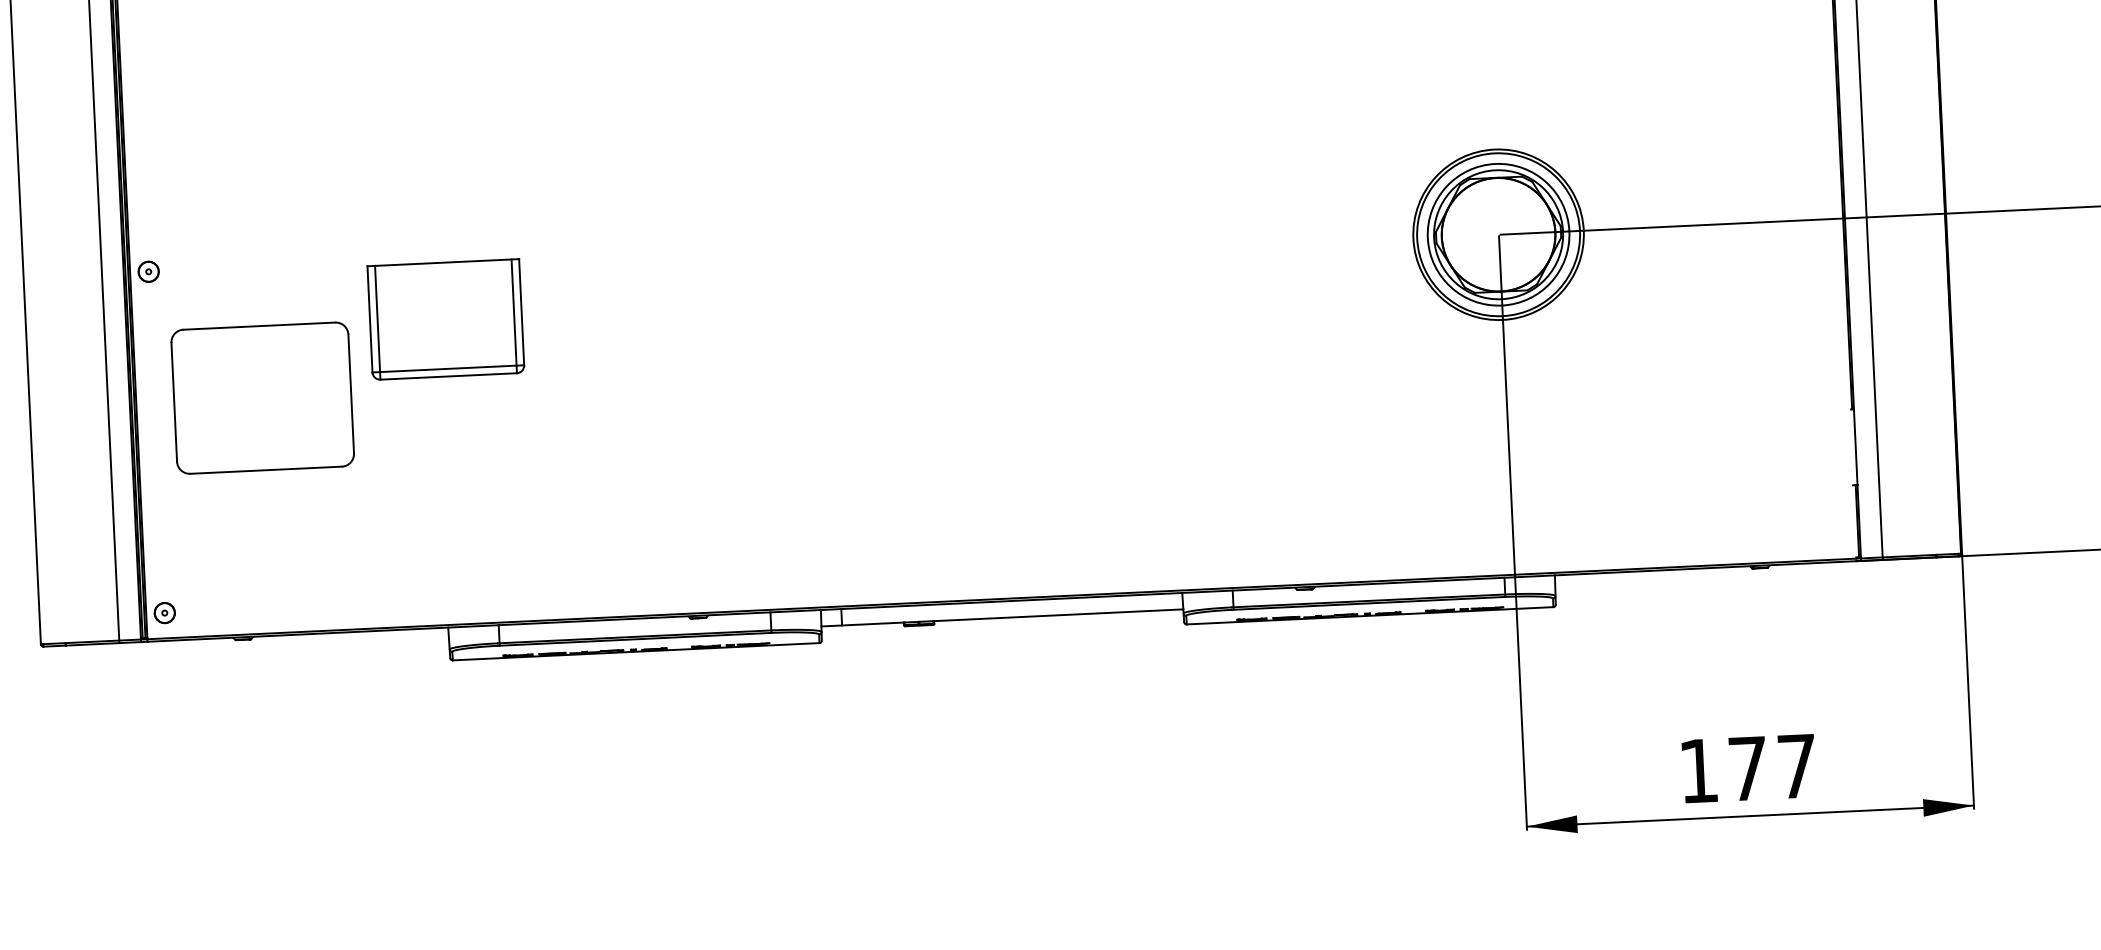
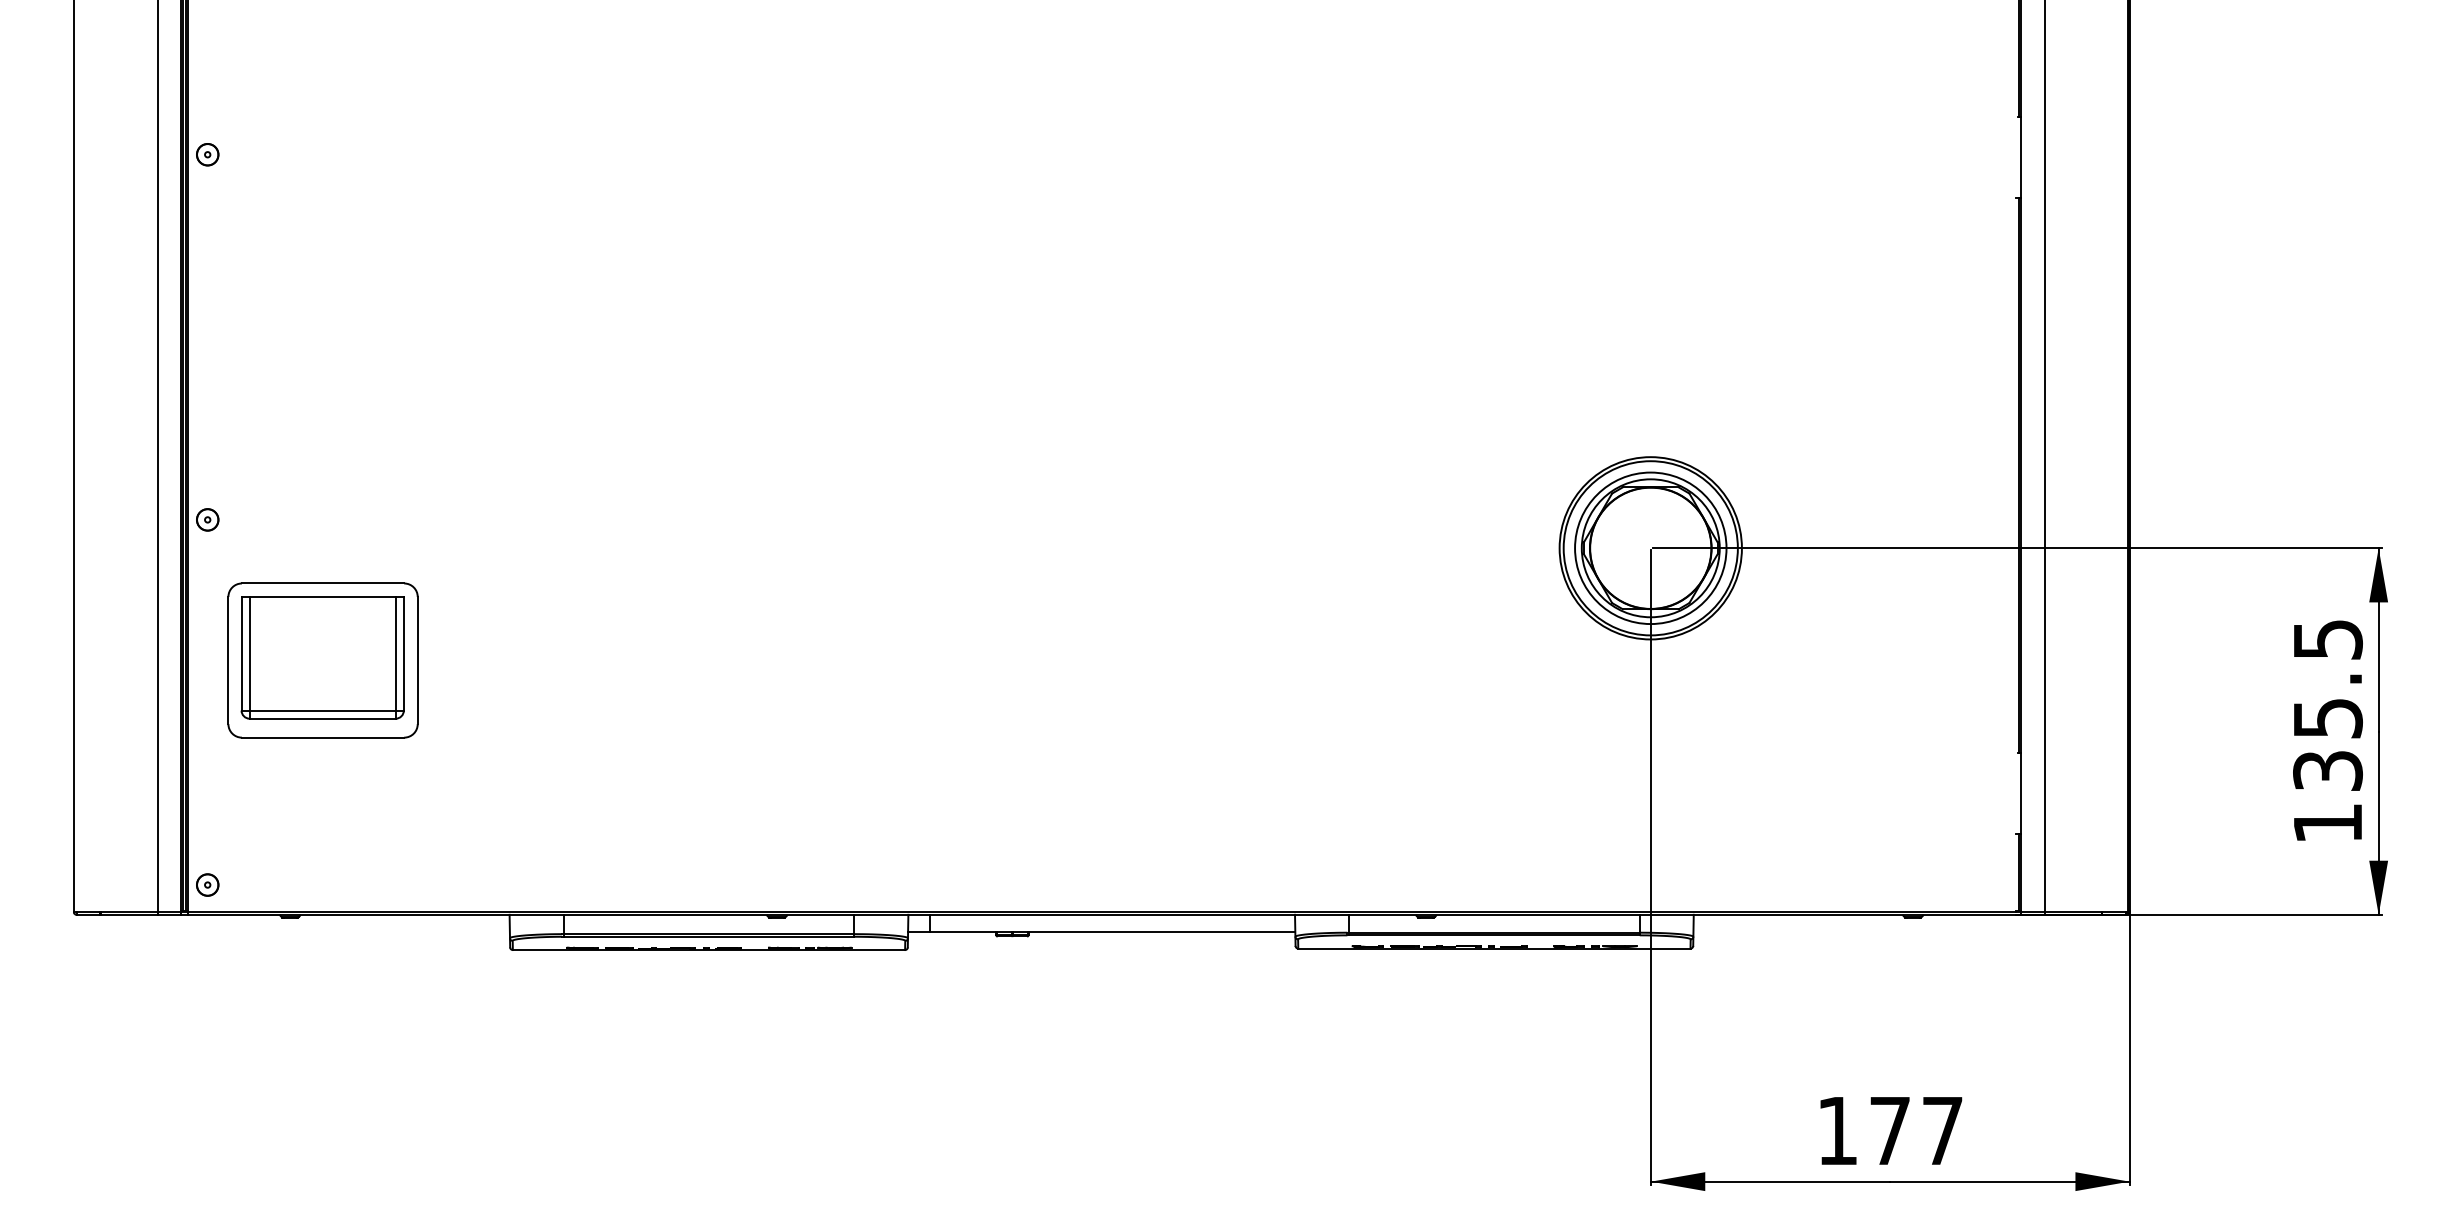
part: (445, 319) -> (322, 657), moved

